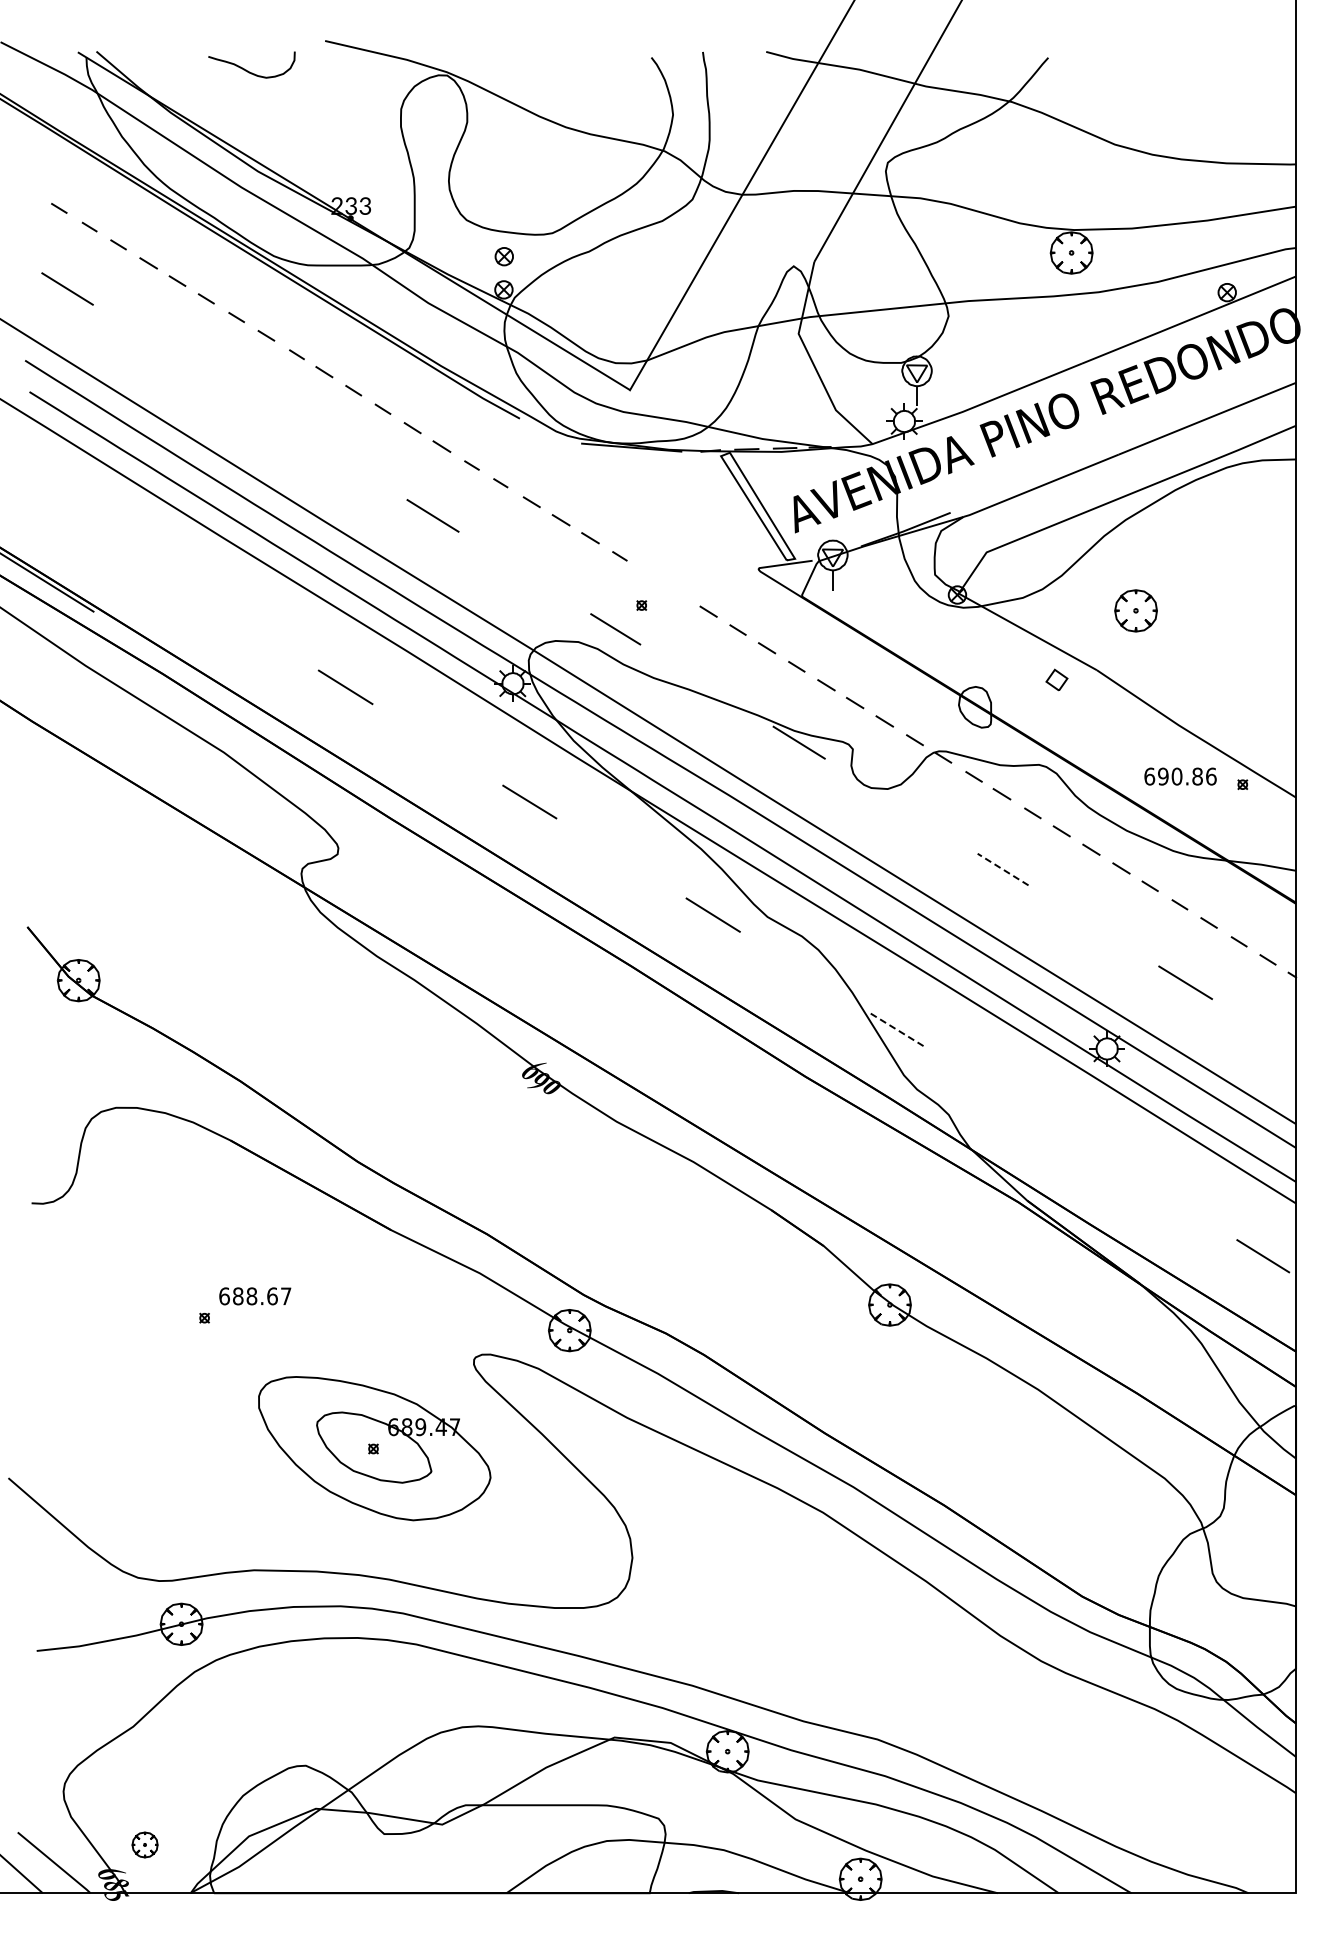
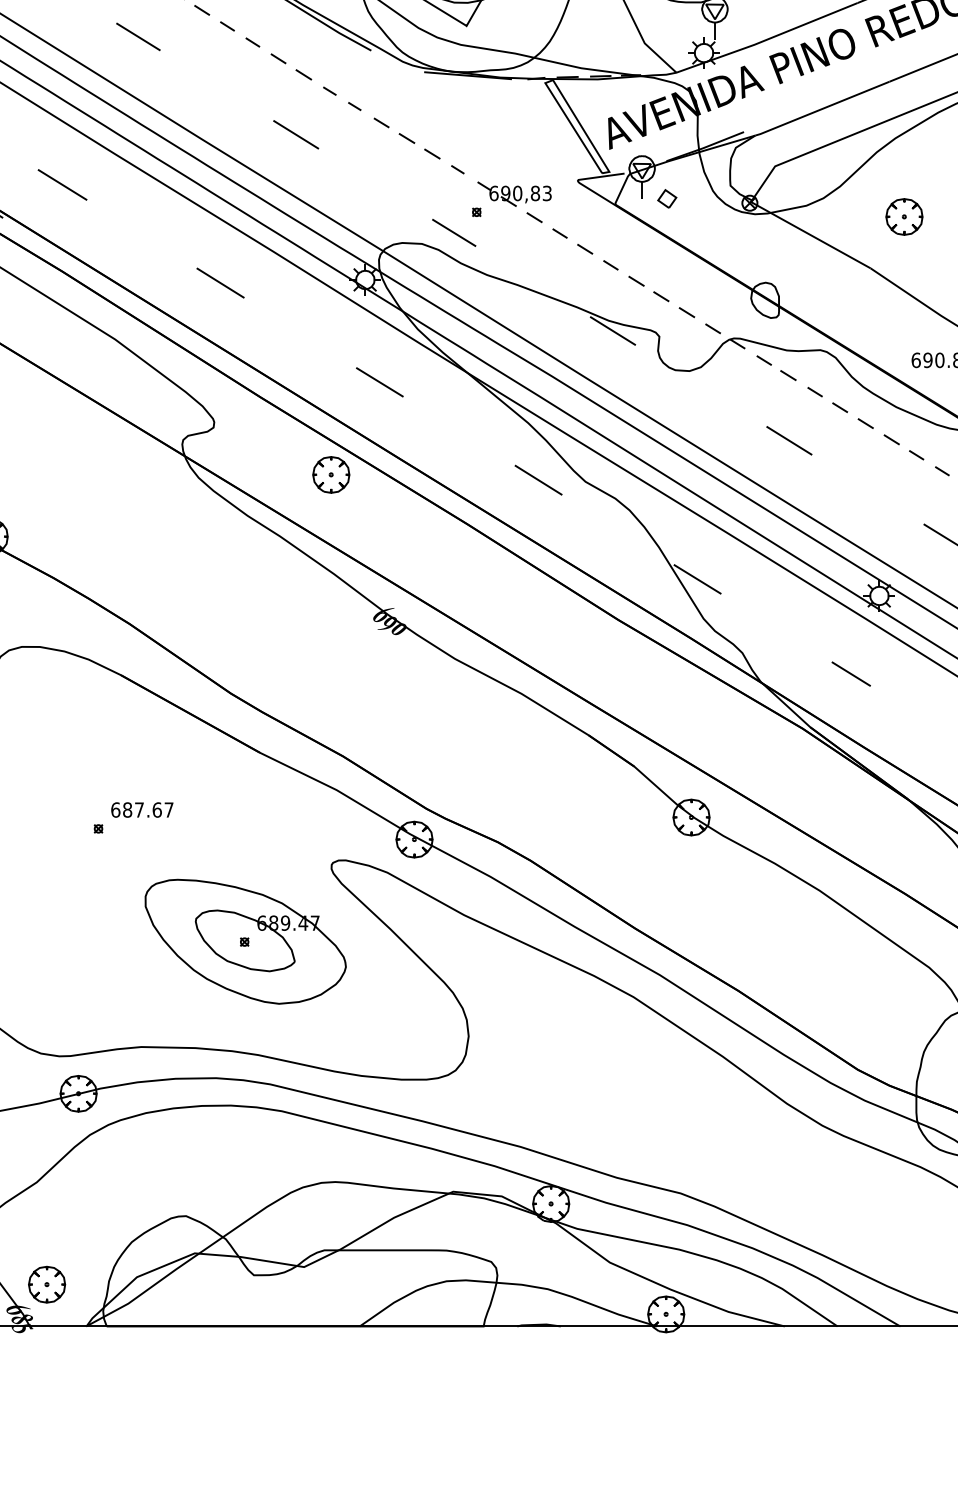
line: (250, 402) -> (138, 36), added
line: (162, 573) -> (62, 184), added
part: (685, 584) -> (514, 194), added
part: (1056, 679) -> (666, 198), moved
line: (1003, 869) -> (789, 440), dashed -> solid
part: (473, 908) -> (331, 474), added
line: (896, 1029) -> (697, 579), dashed -> solid
line: (1074, 1138) -> (851, 673), added
text: (251, 1296) -> (139, 810), 688.67 -> 687.67
part: (144, 1844) -> (46, 1284), size x1.67

